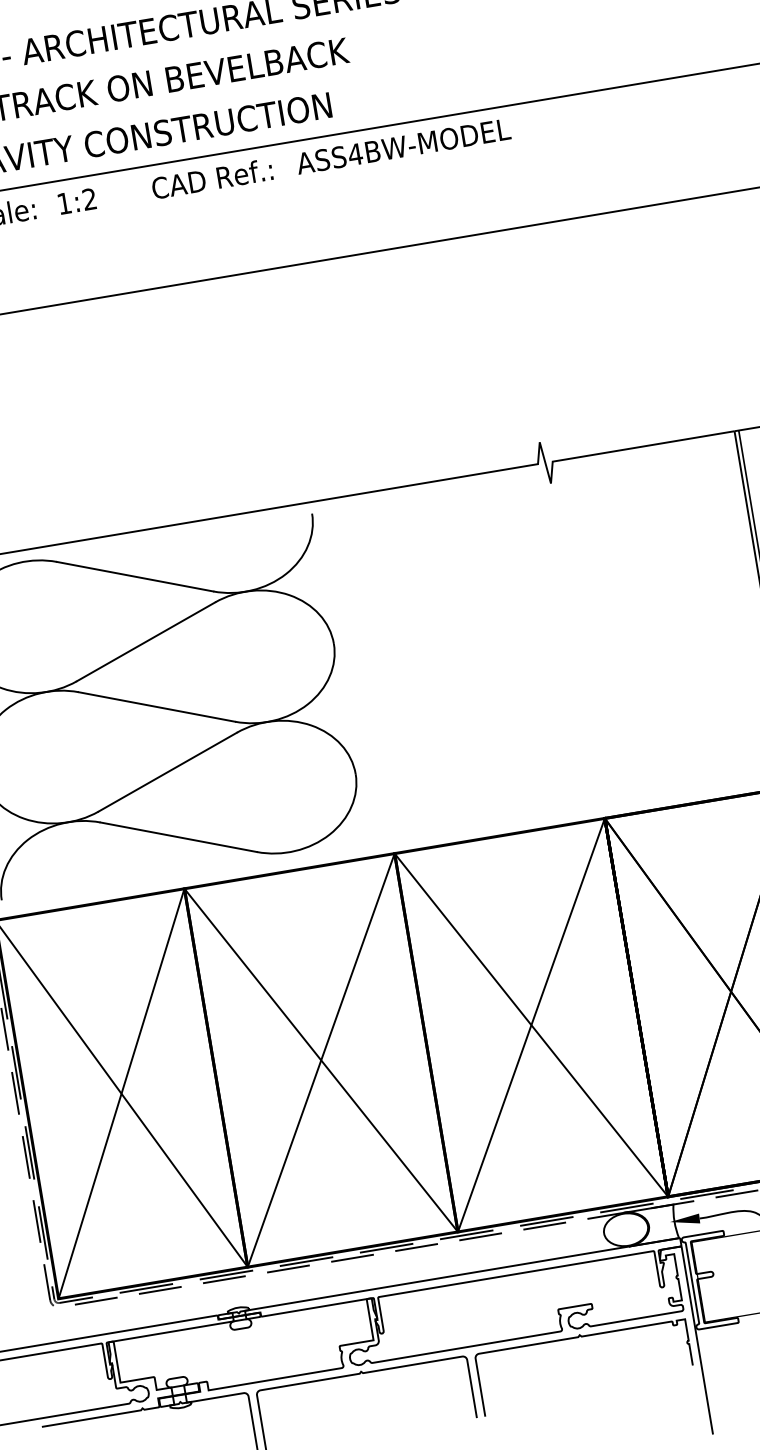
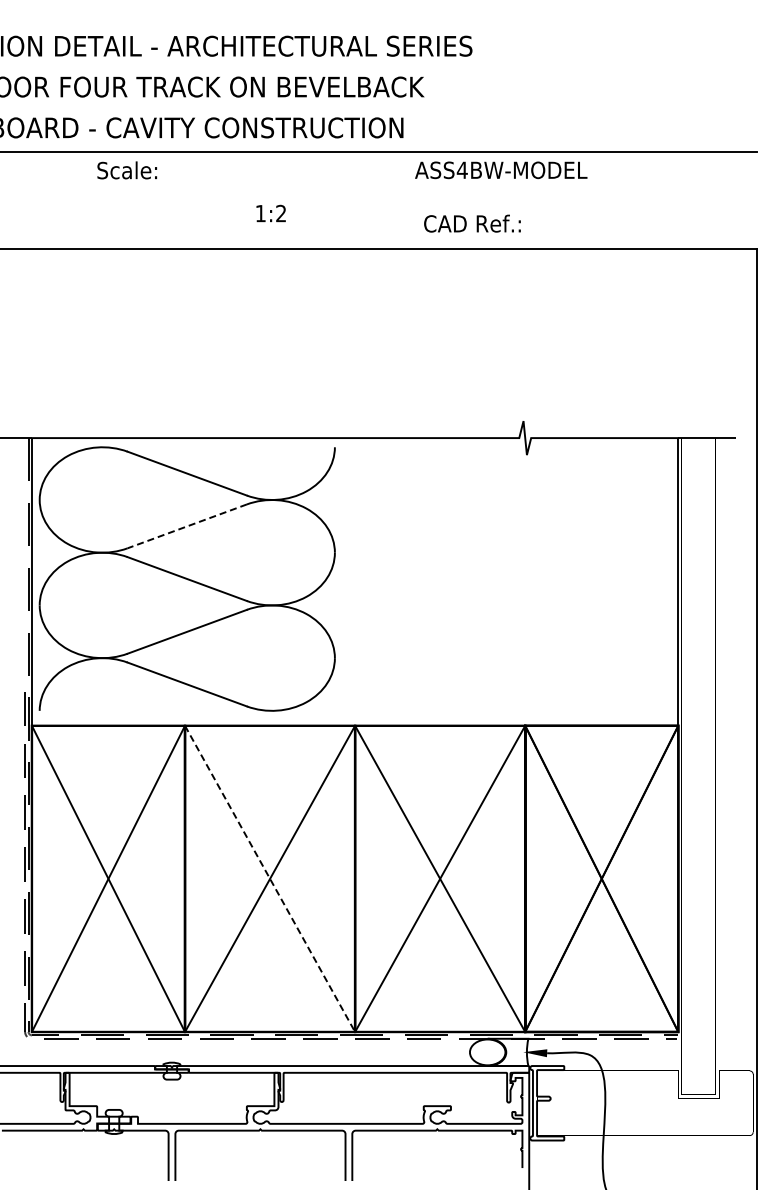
text: (403, 146) -> (501, 170), moved
text: (212, 178) -> (472, 223), moved
text: (76, 201) -> (270, 213), moved
line: (146, 641) -> (187, 526), solid -> dashed
line: (321, 1061) -> (270, 879), solid -> dashed

